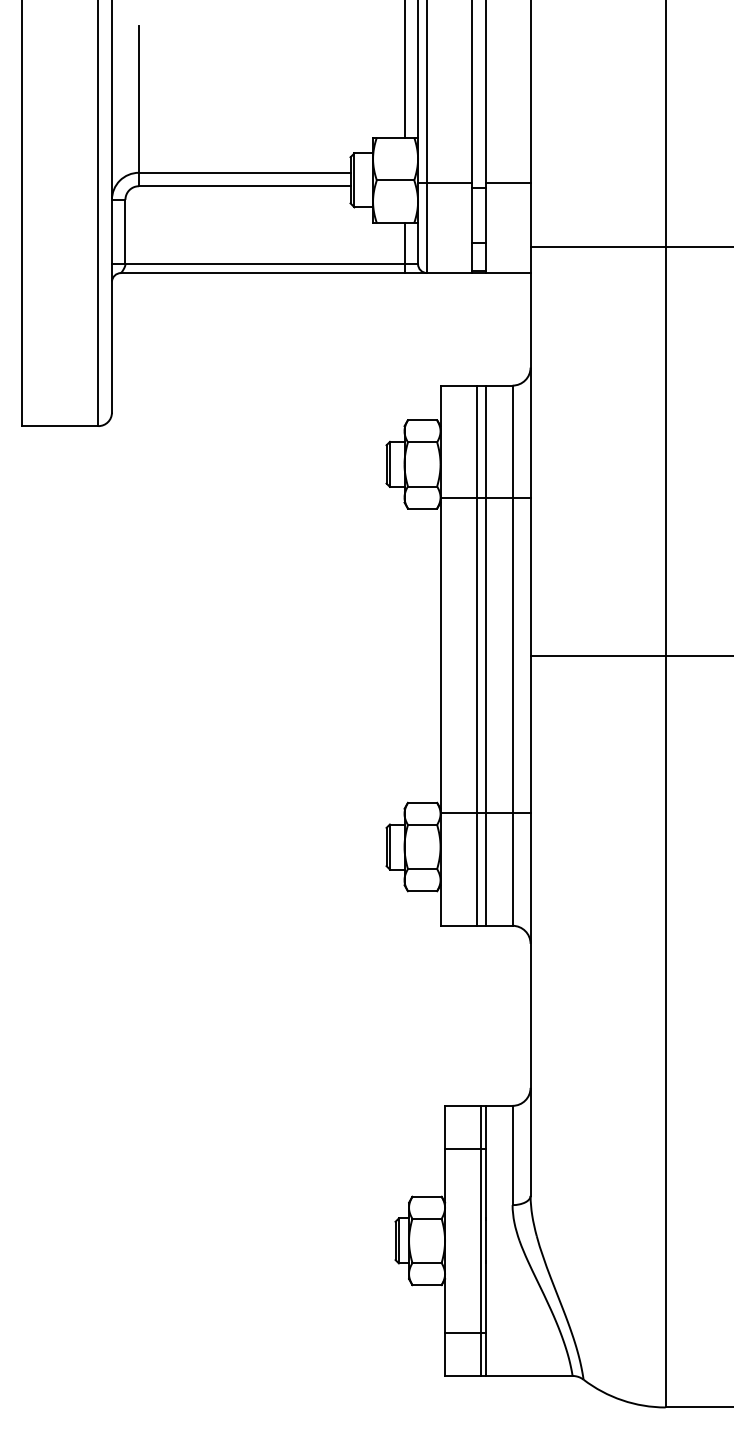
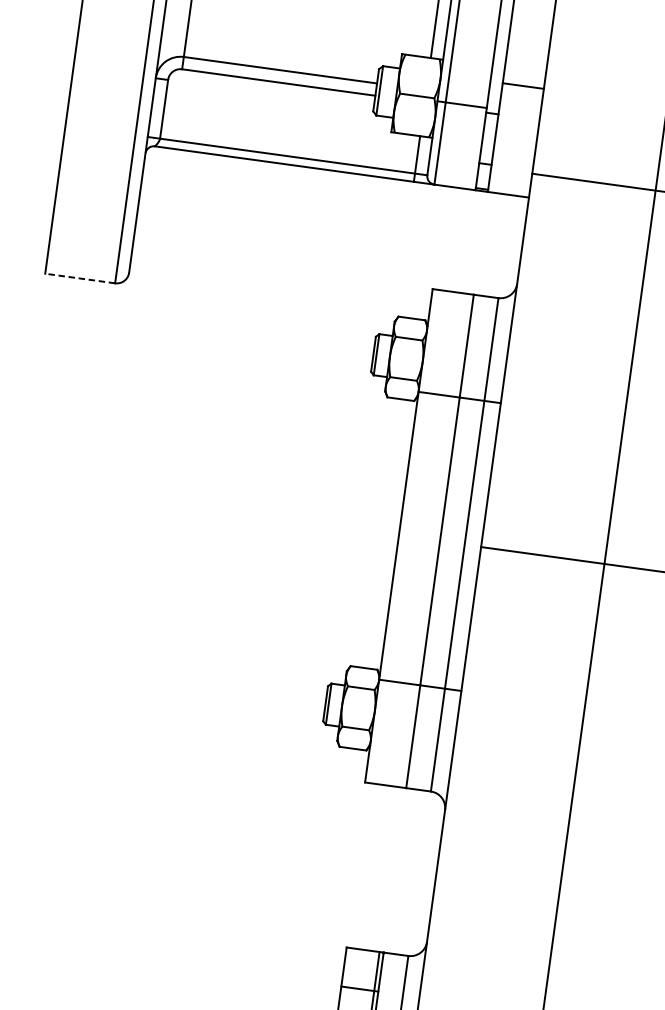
line: (507, 183) -> (522, 86), moved
line: (59, 426) -> (79, 278), solid -> dashed
line: (476, 655) -> (431, 540), removed

